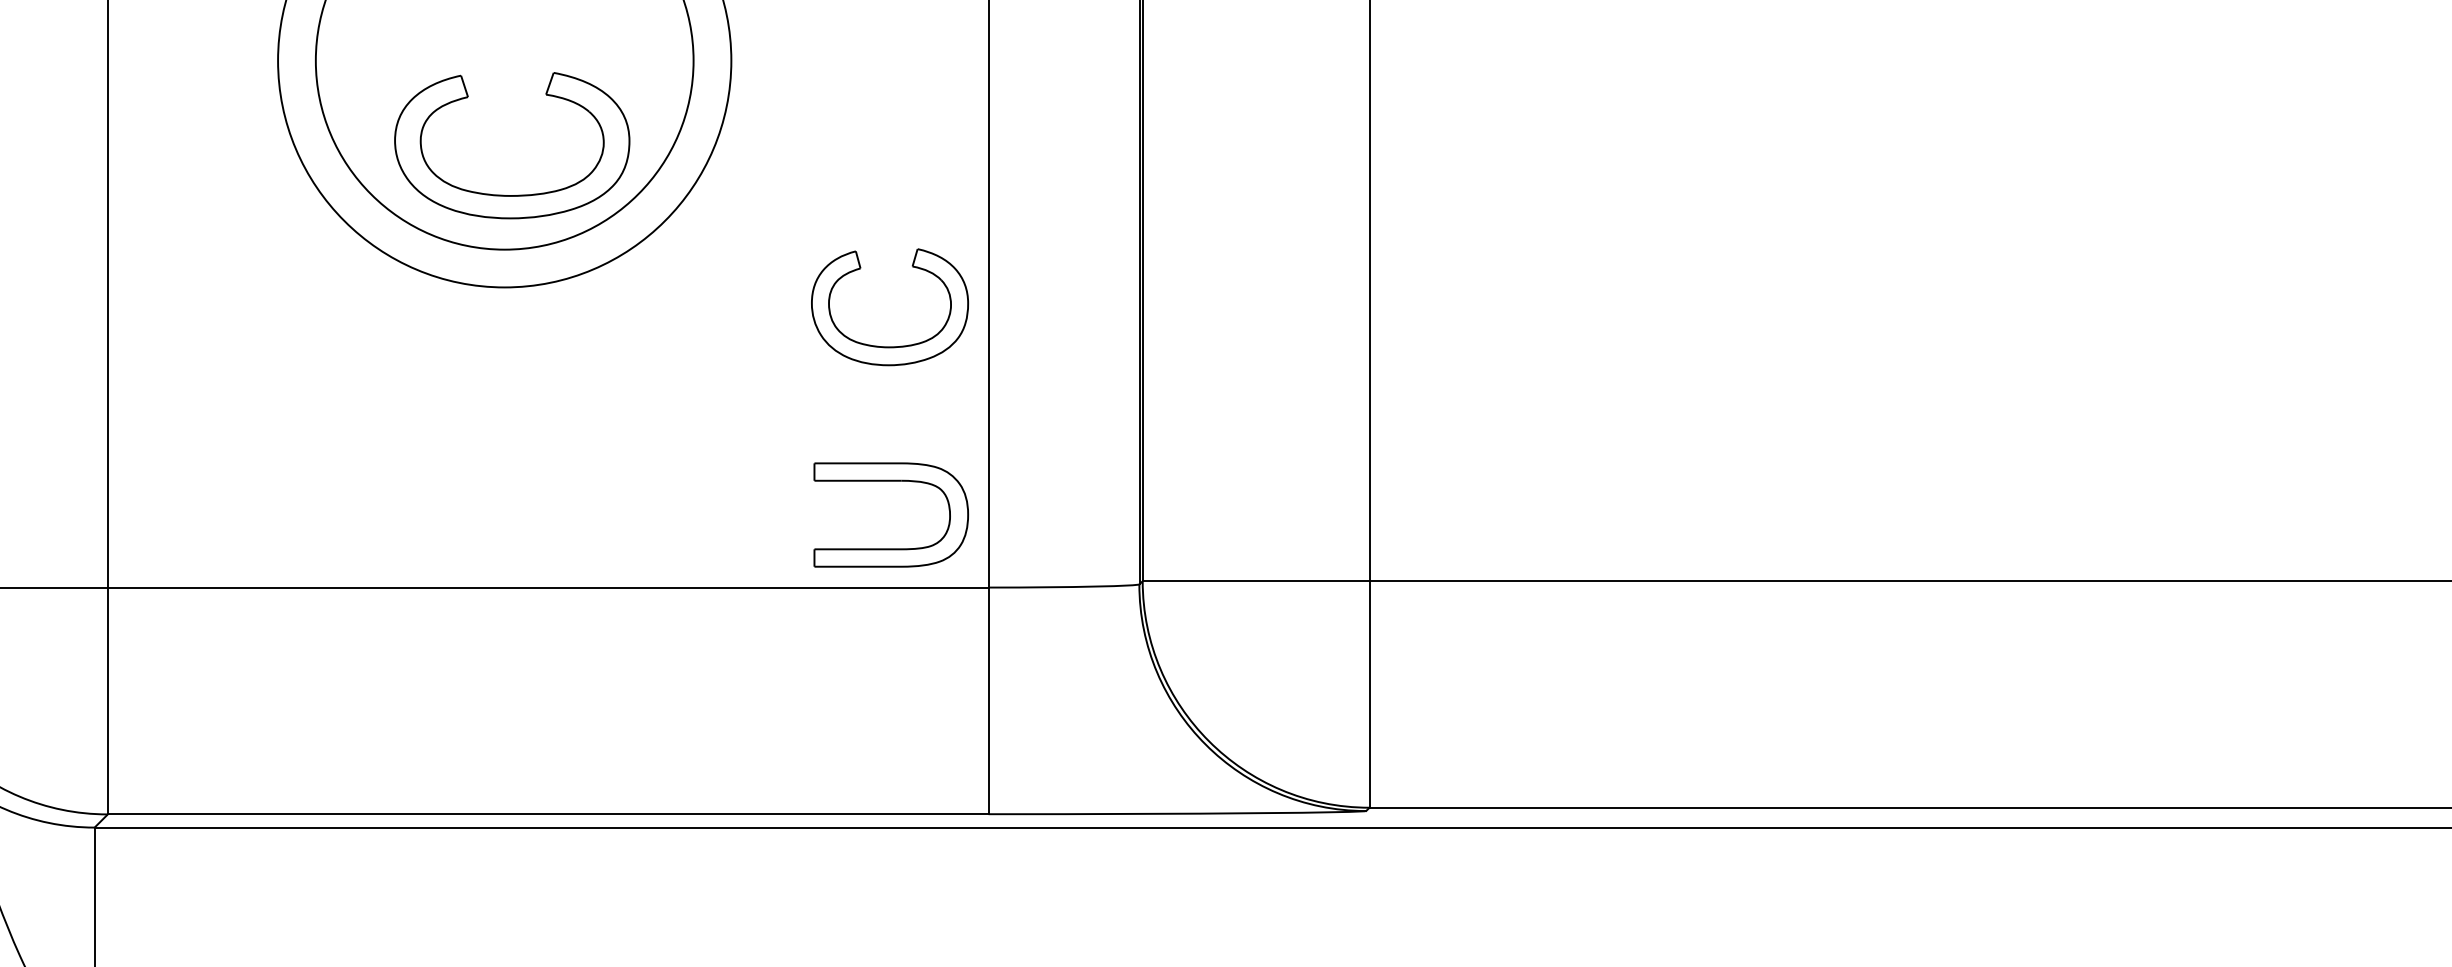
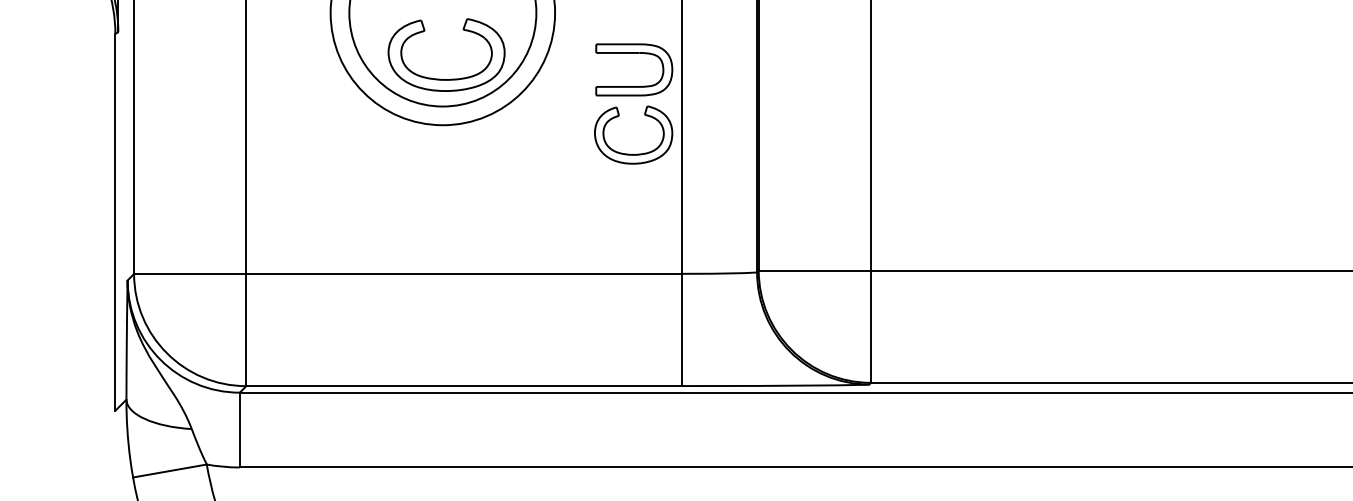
part: (891, 481) -> (634, 53), moved

